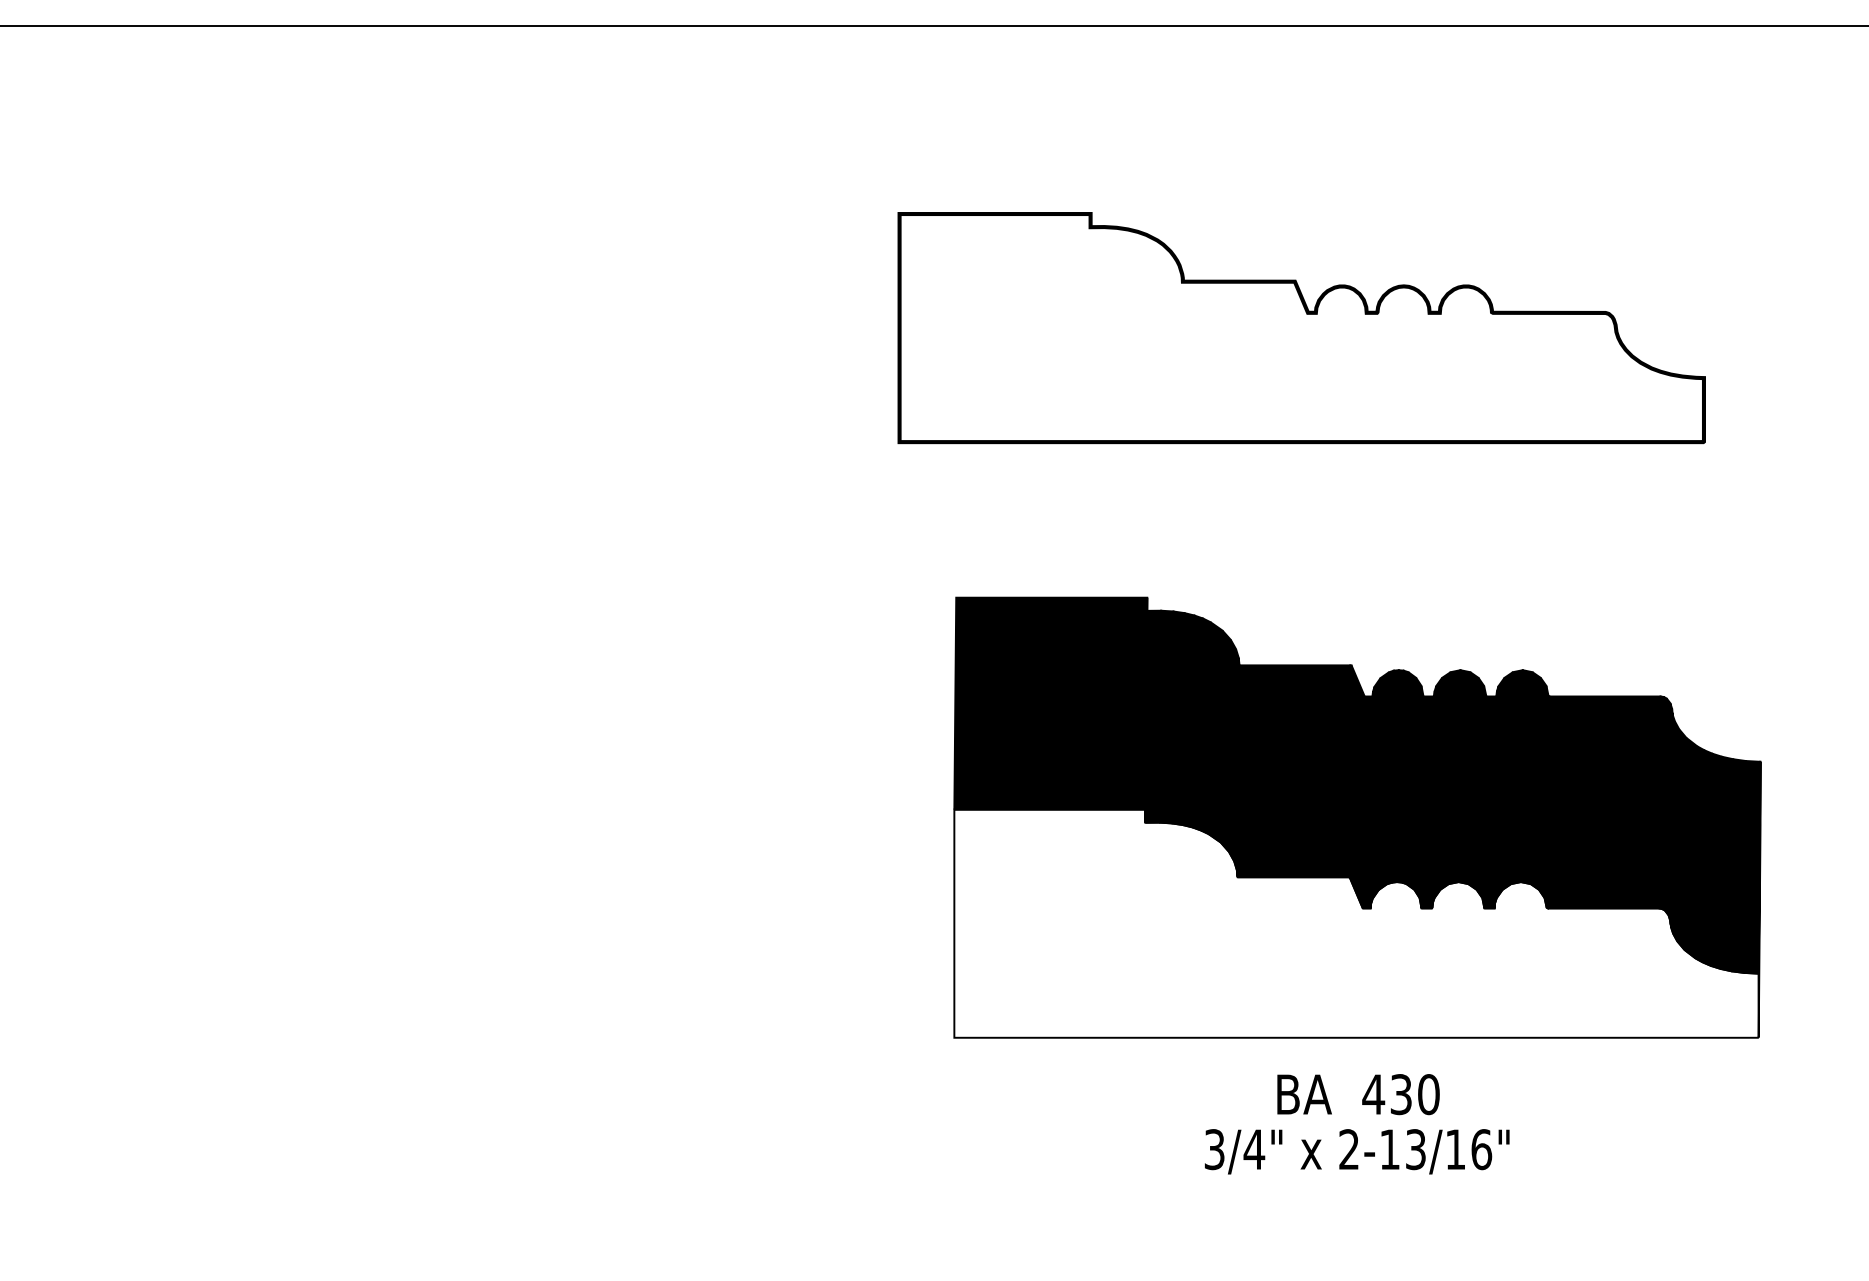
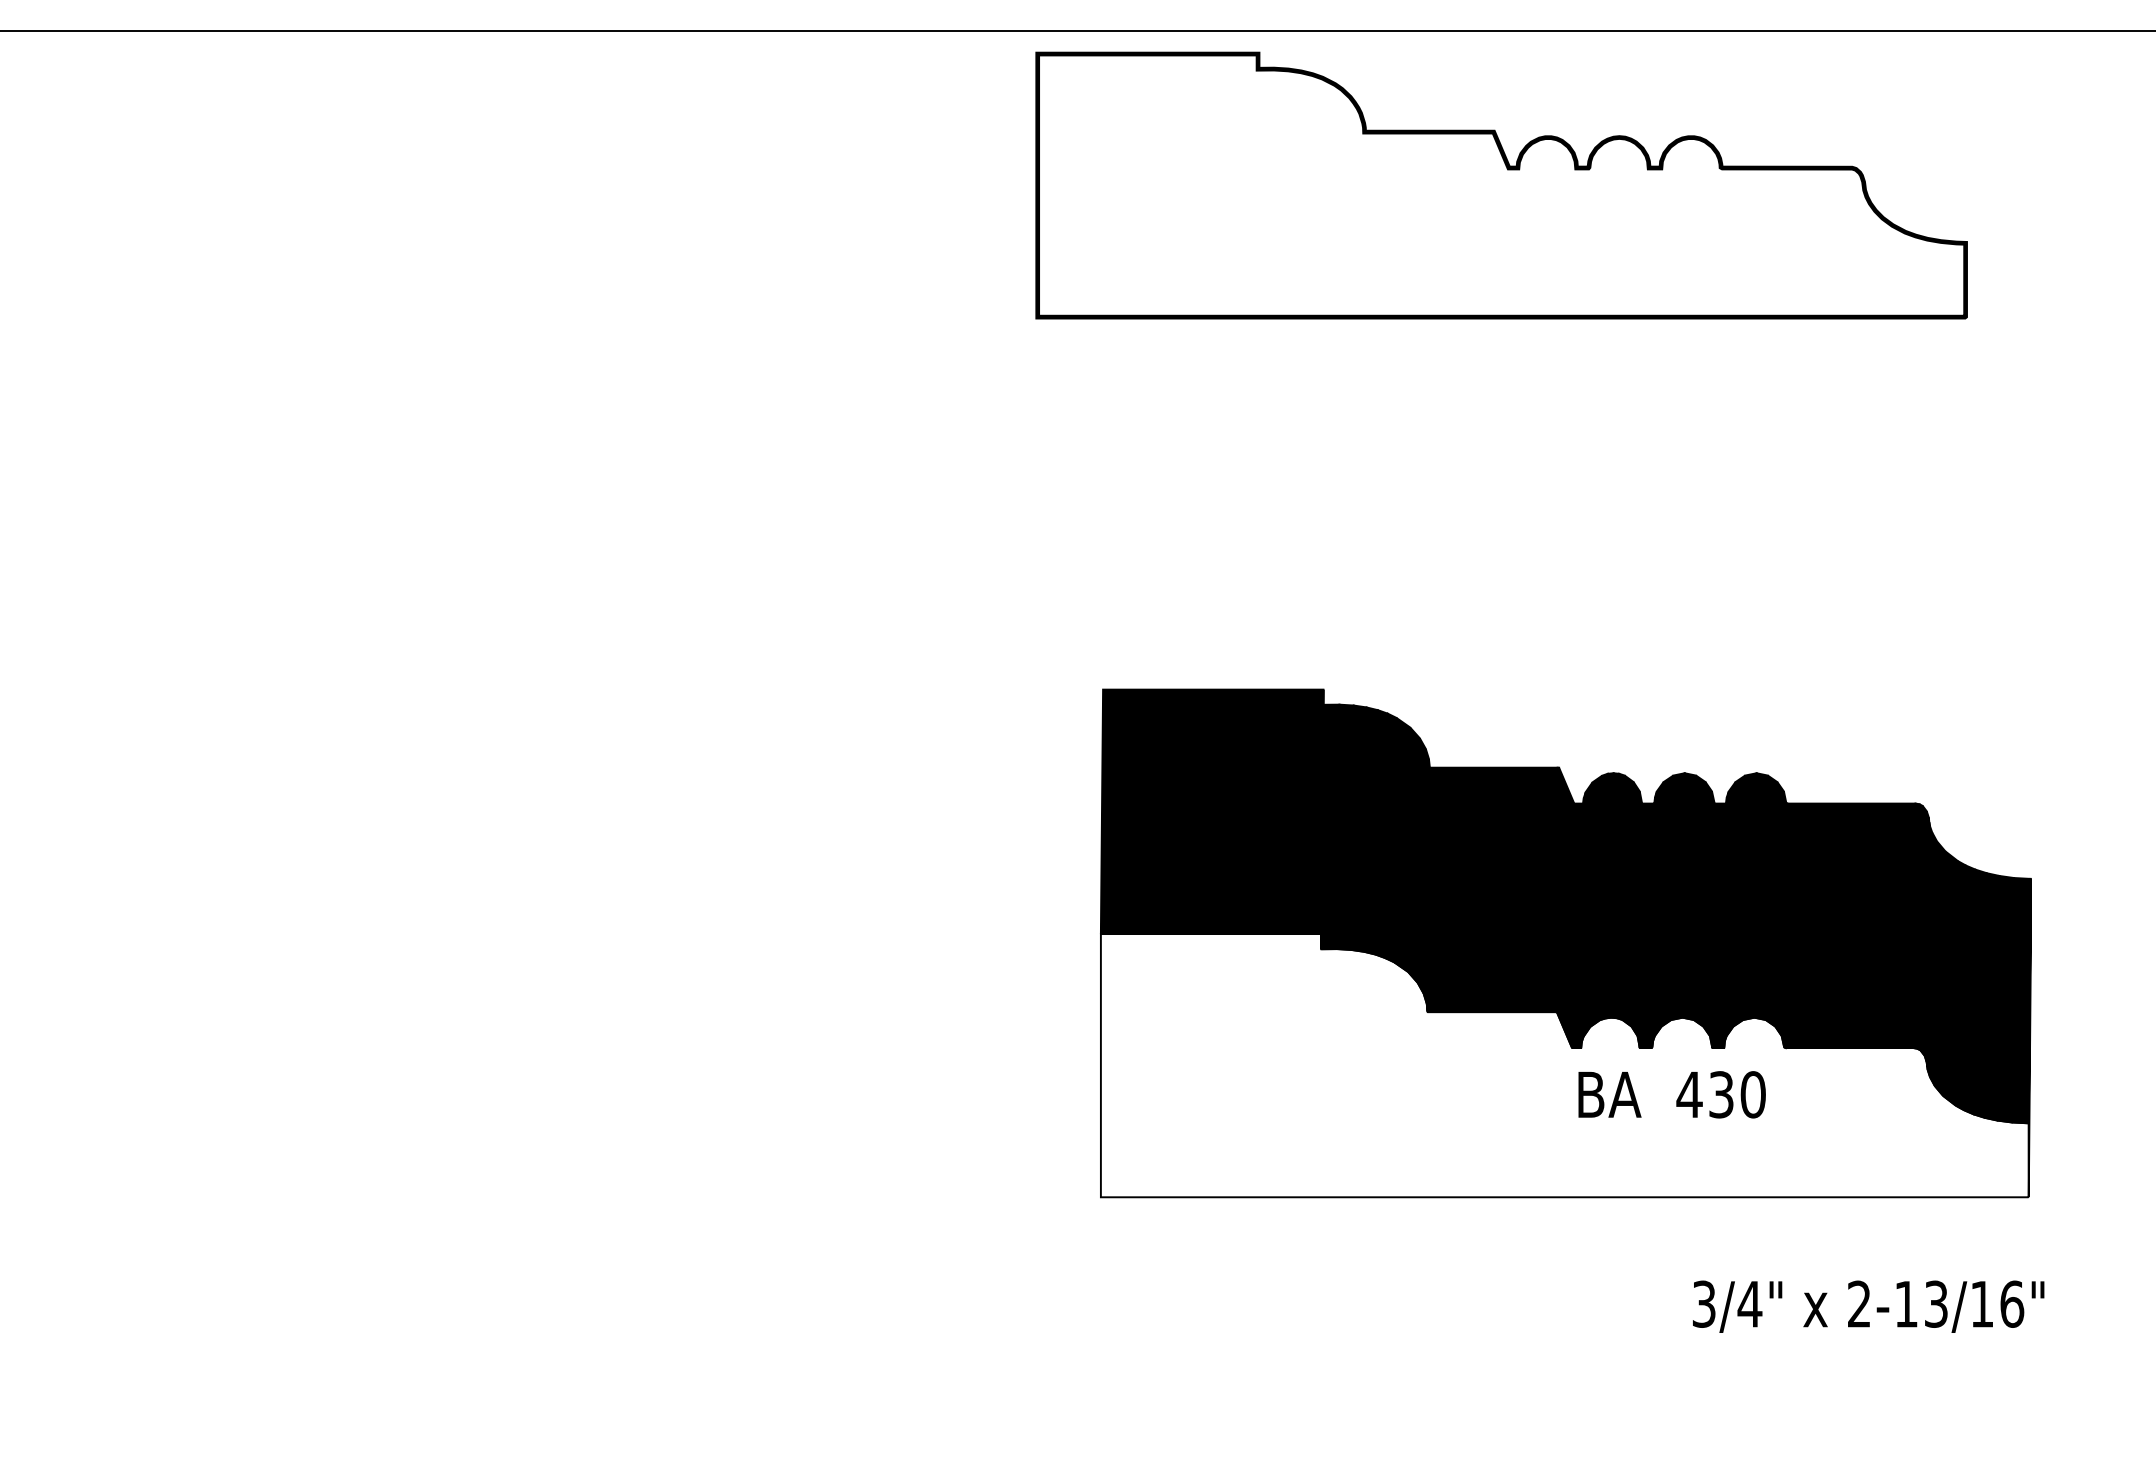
part: (1301, 327) -> (1501, 185), moved
text: (1357, 1094) -> (1671, 1094), moved
text: (1357, 1151) -> (1868, 1306), moved

